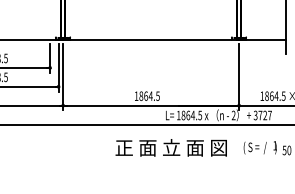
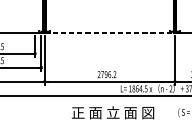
line: (158, 39) -> (115, 32), solid -> dashed
text: (146, 95) -> (106, 74), 1864.5 -> 2796.2
text: (170, 147) -> (112, 112), moved

